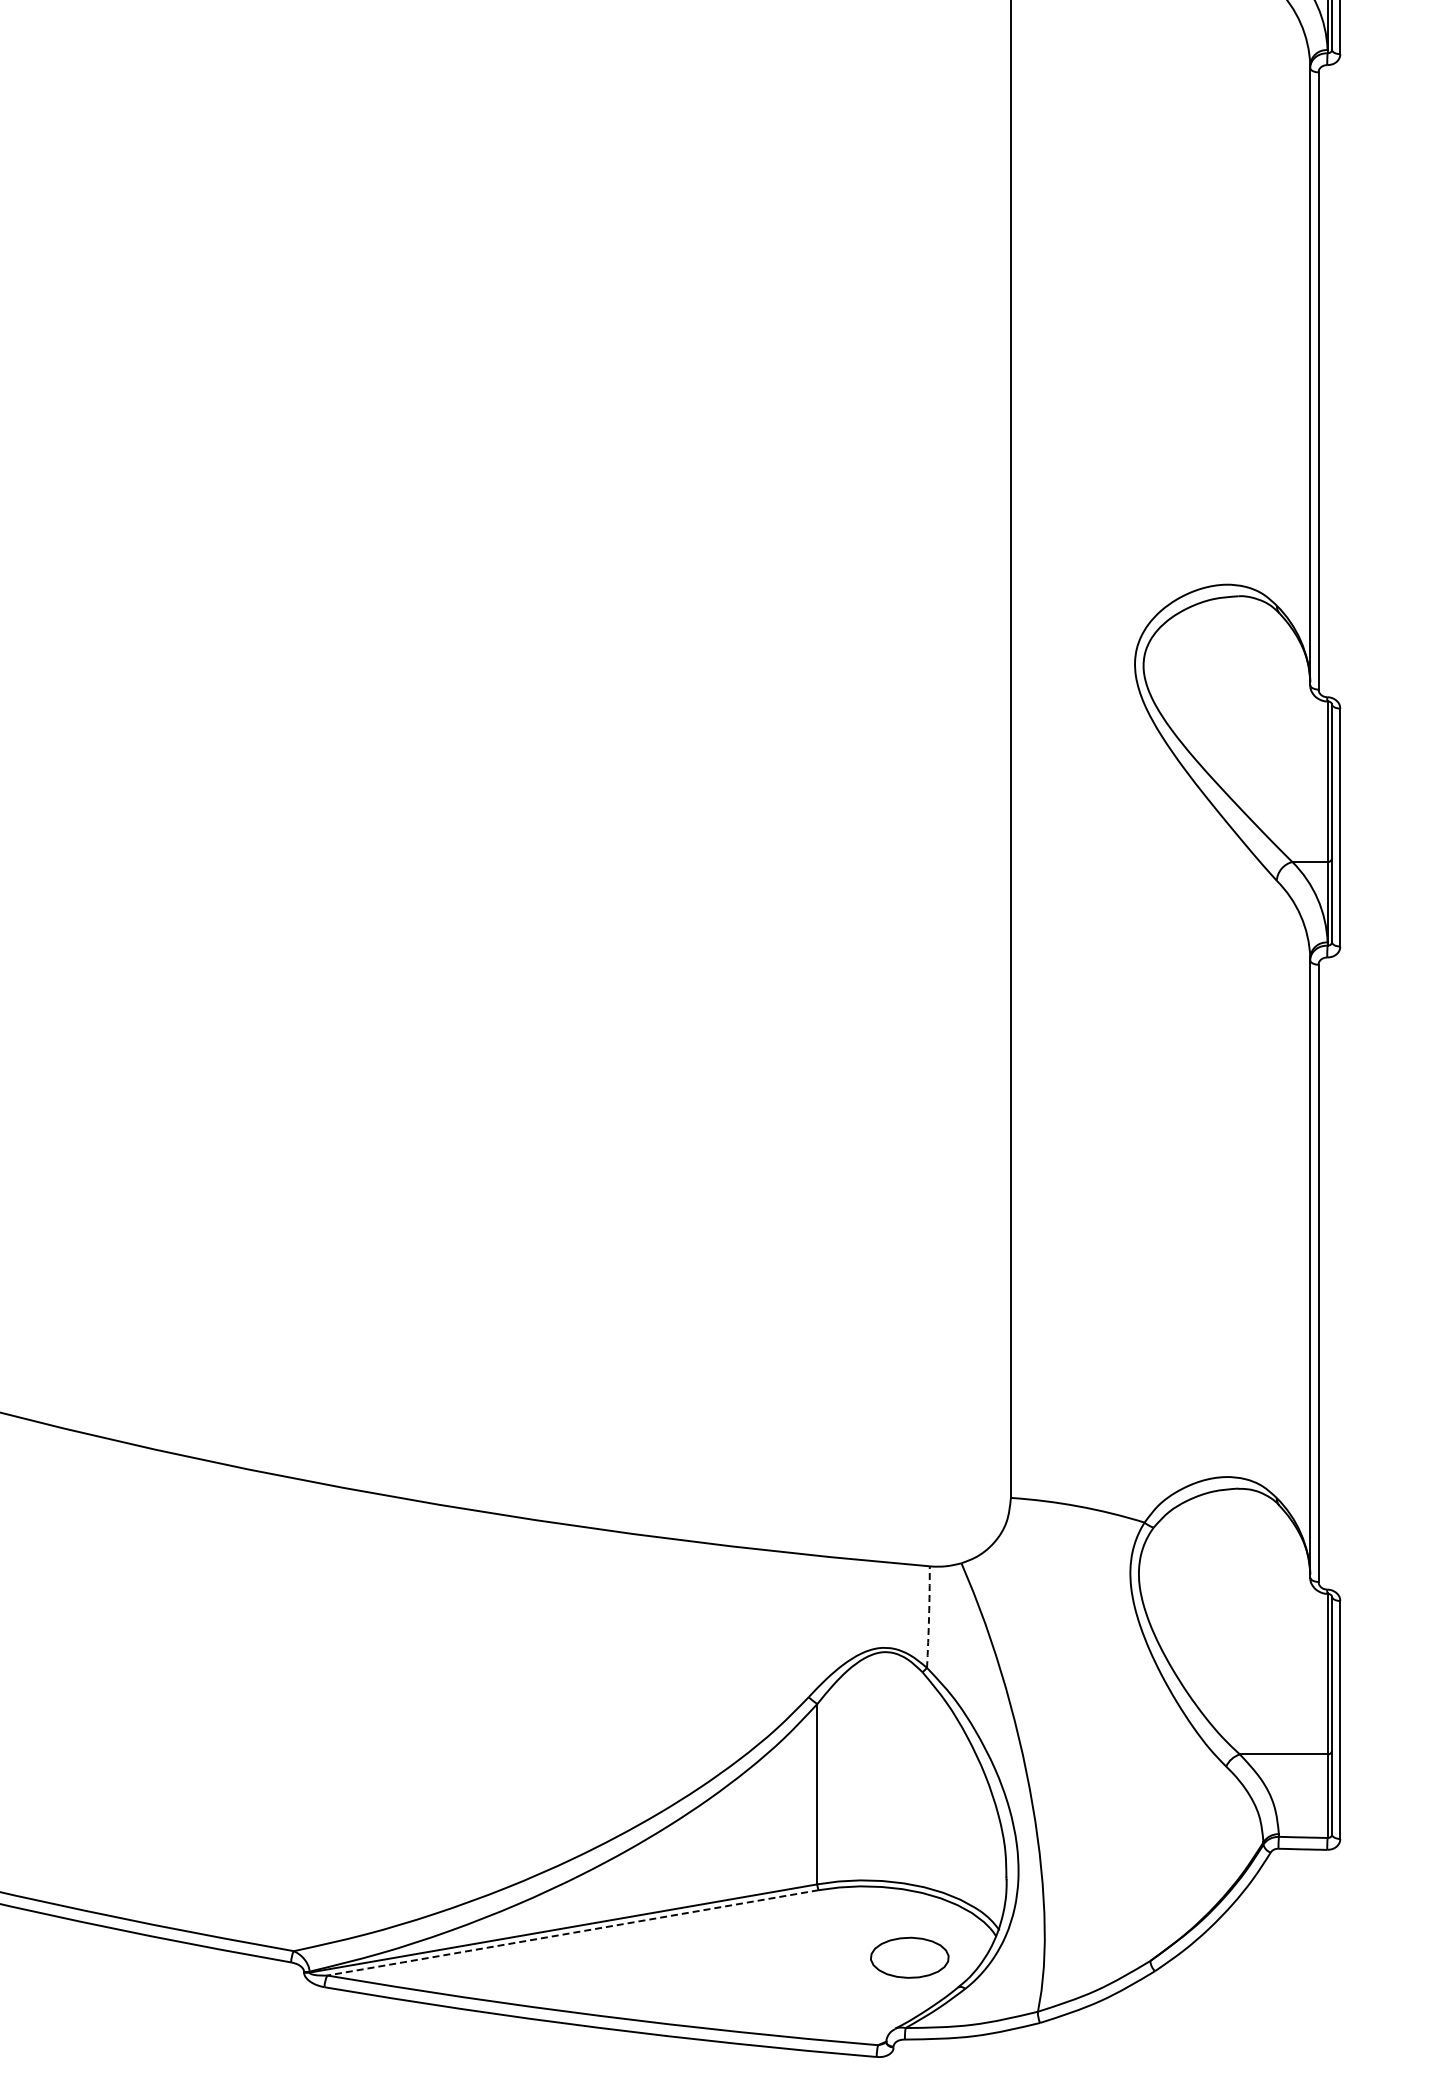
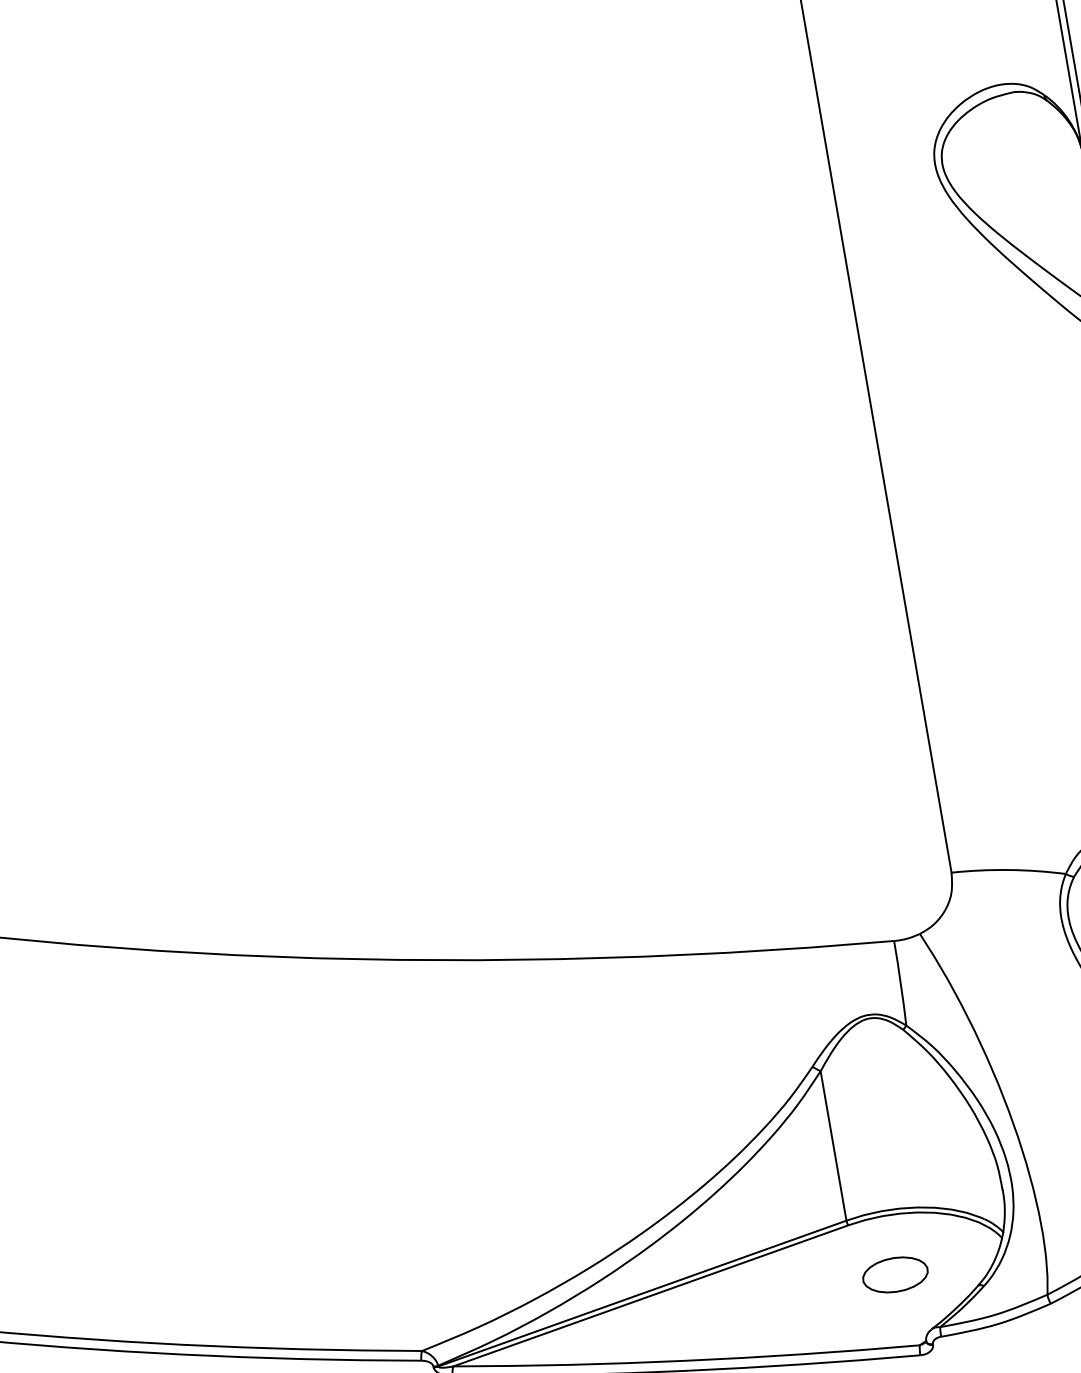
arc: (929, 1617) -> (901, 983), dashed -> solid
line: (572, 1932) -> (650, 1295), dashed -> solid
part: (909, 1957) -> (895, 1274), moved

